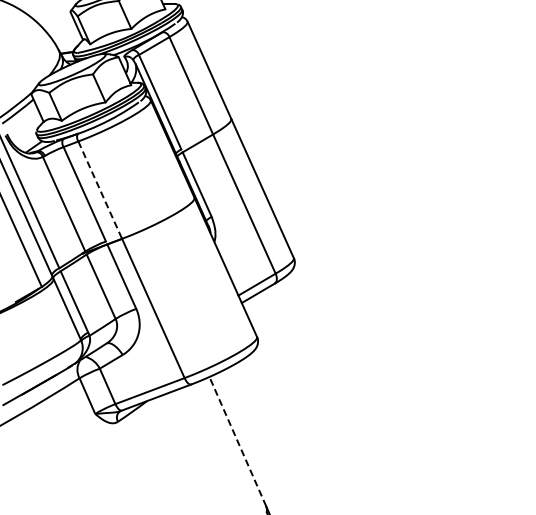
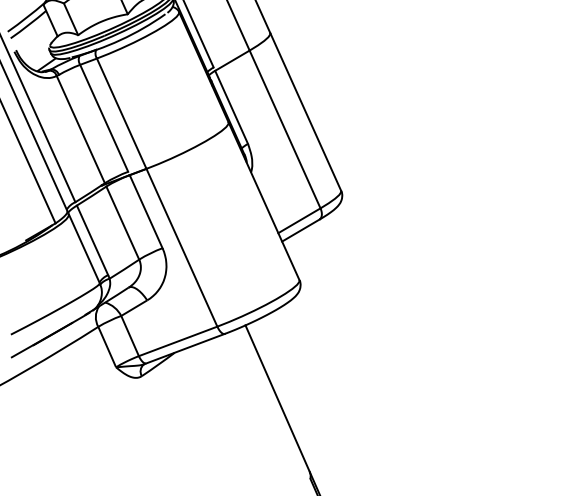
line: (100, 190) -> (122, 114), dashed -> solid
line: (237, 441) -> (277, 398), dashed -> solid

